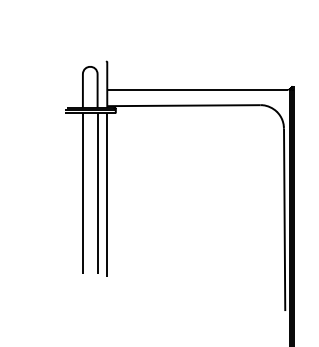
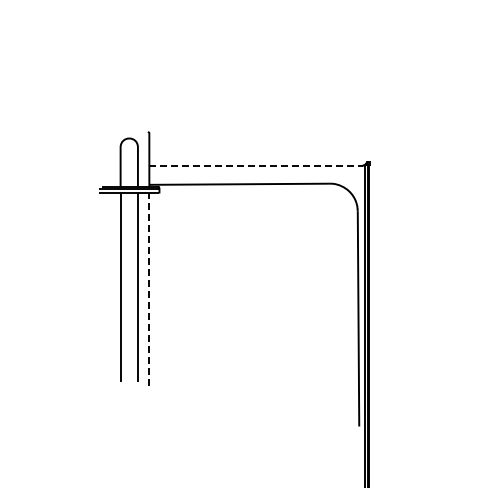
line: (198, 89) -> (256, 165), solid -> dashed
line: (107, 194) -> (149, 289), solid -> dashed

